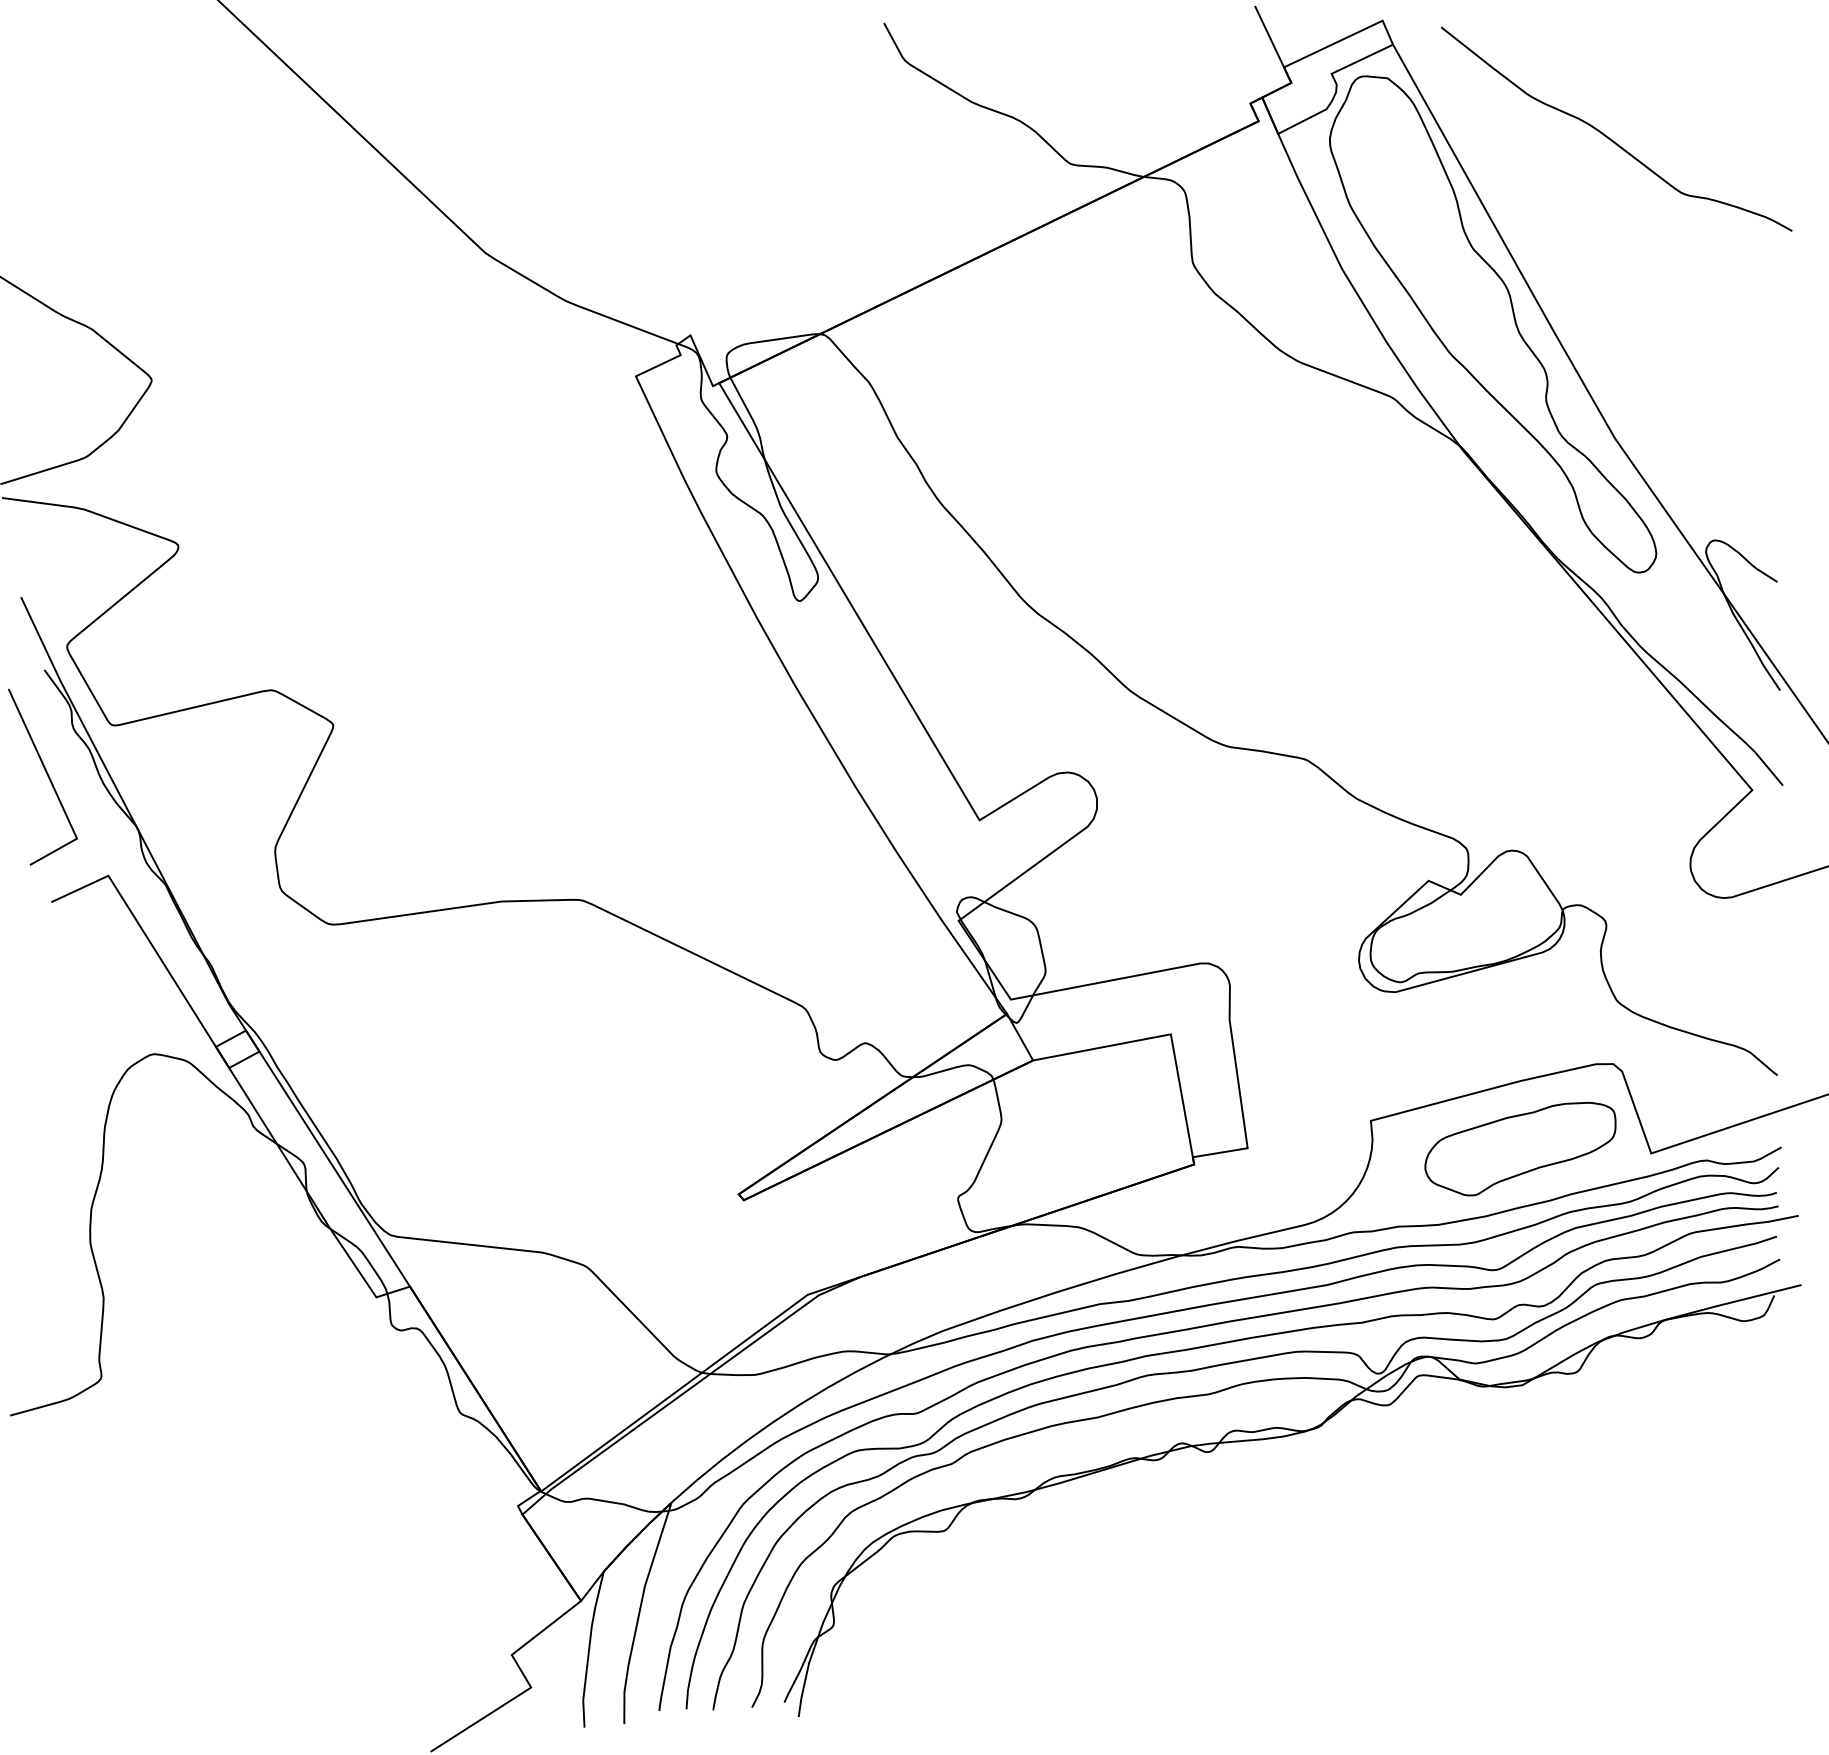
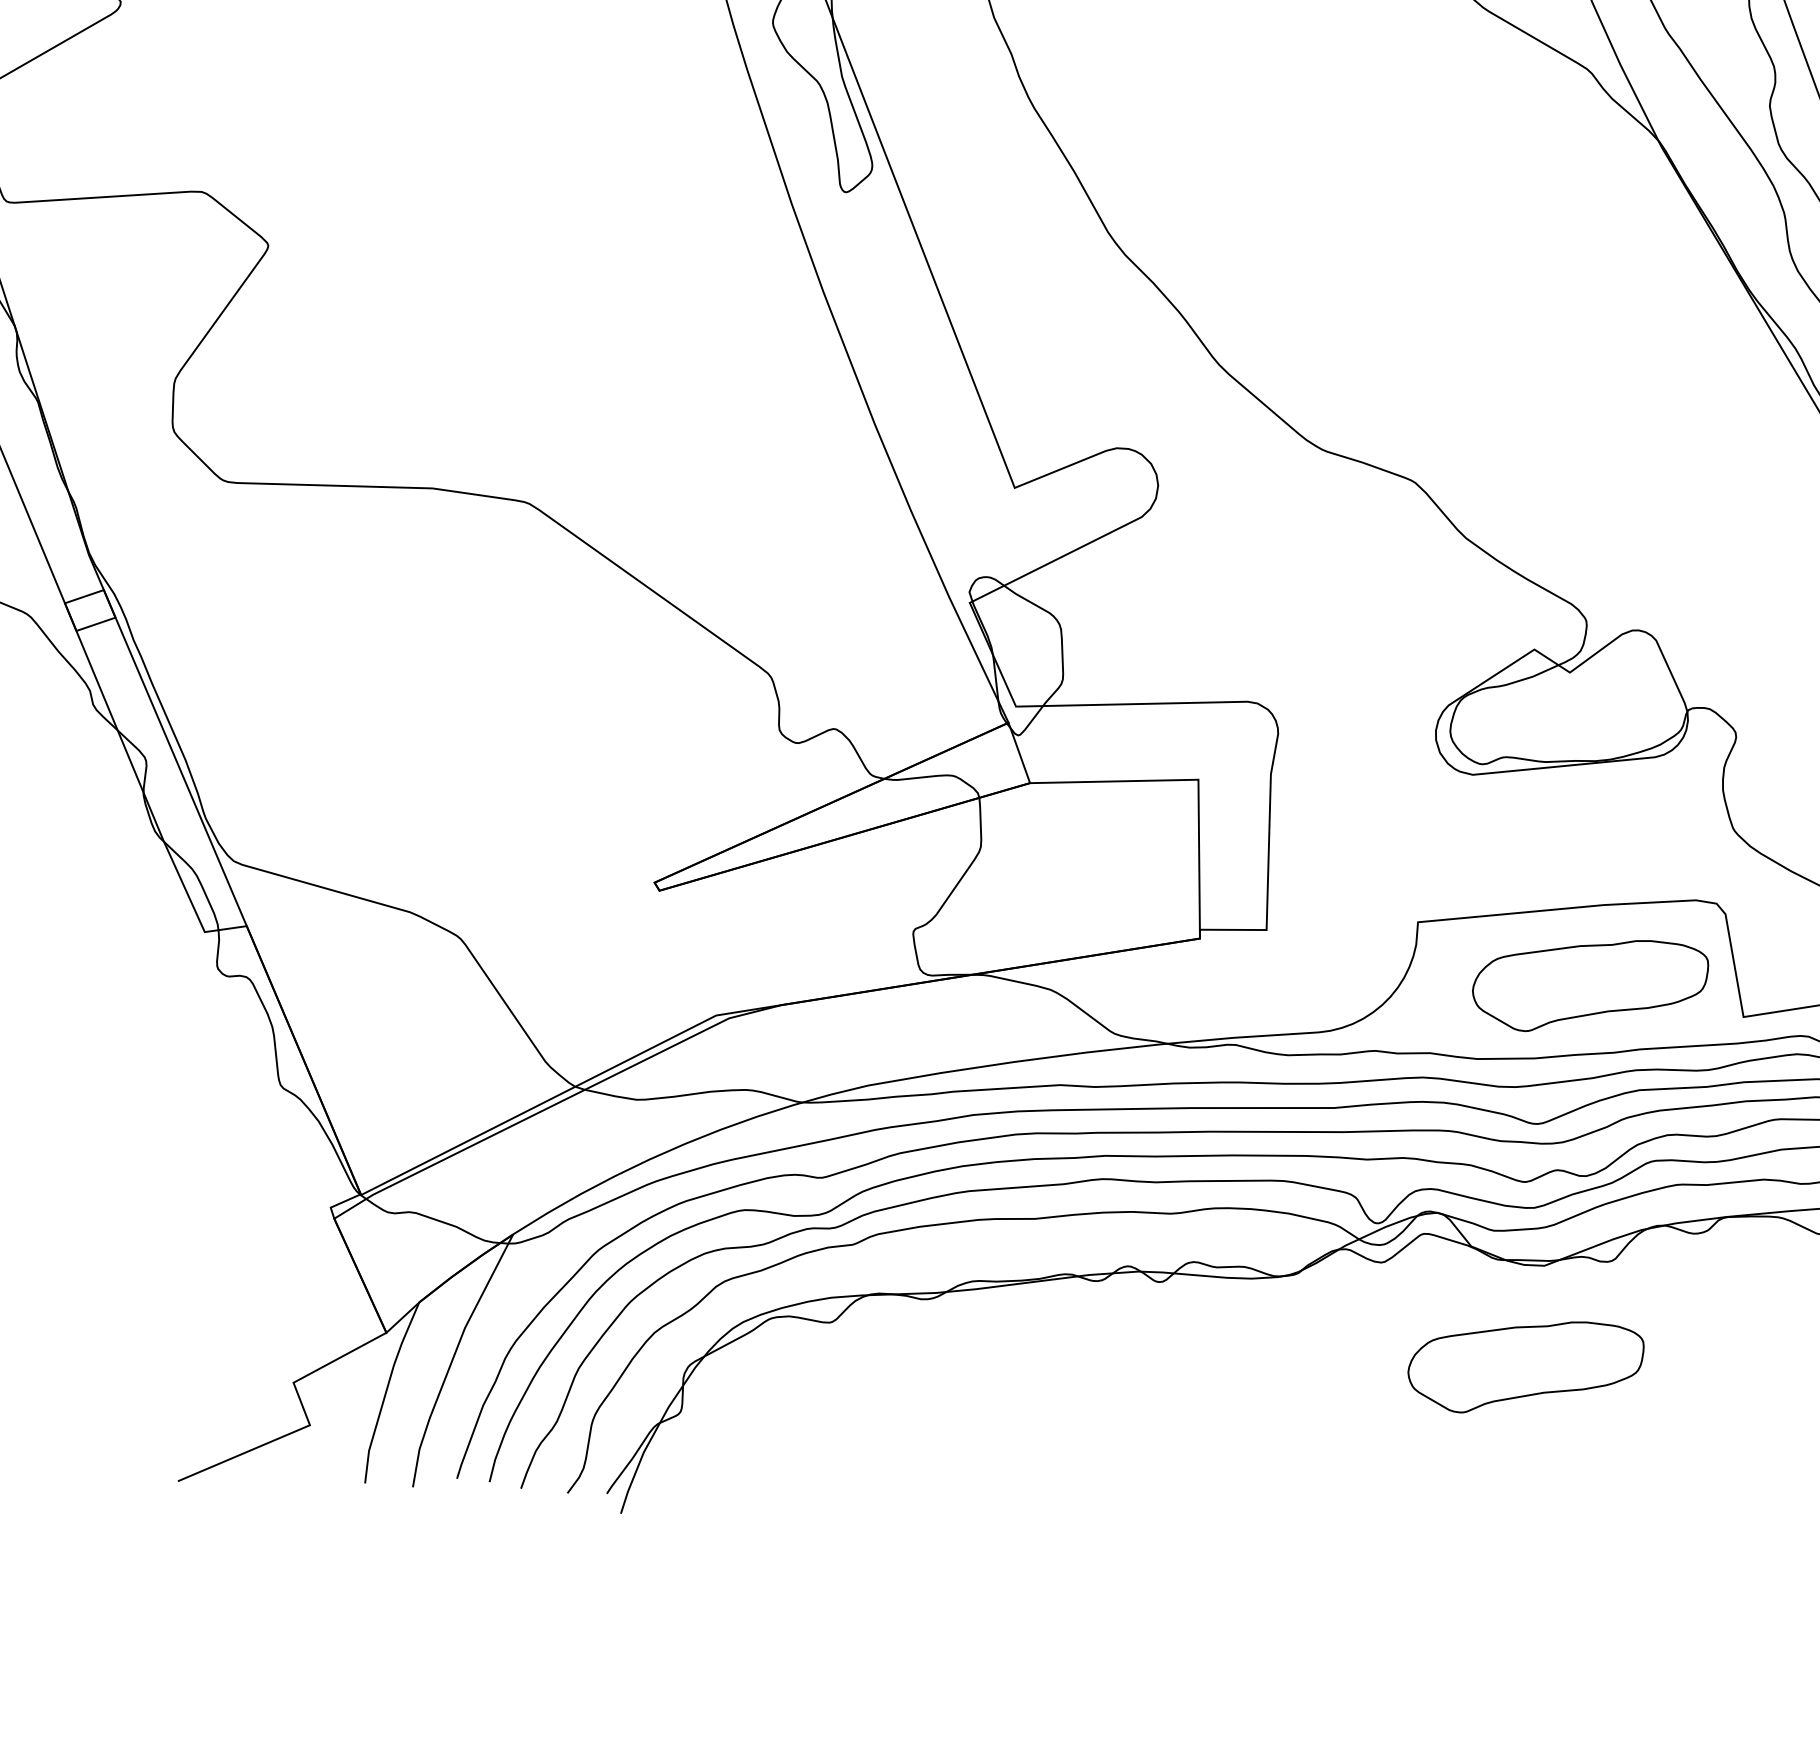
part: (1520, 1471) -> (1524, 1367), added

